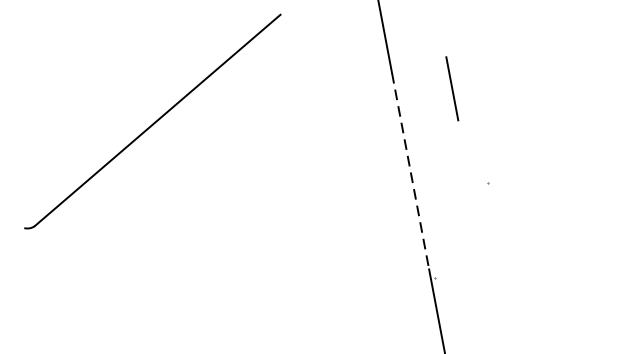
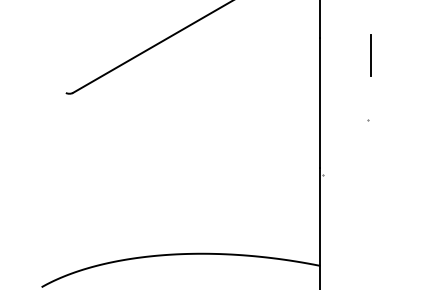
line: (451, 88) -> (370, 55), moved
line: (411, 171) -> (320, 103), dashed -> solid

